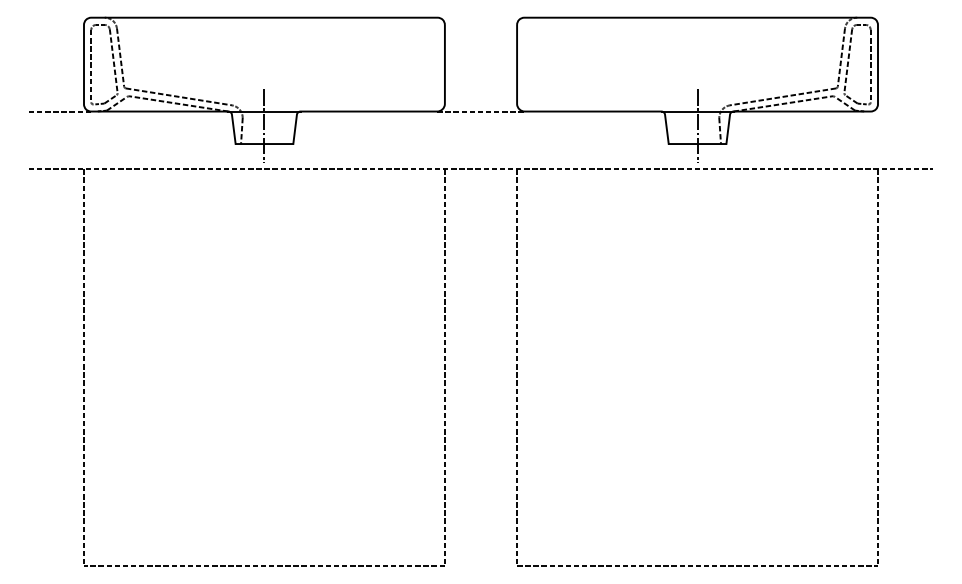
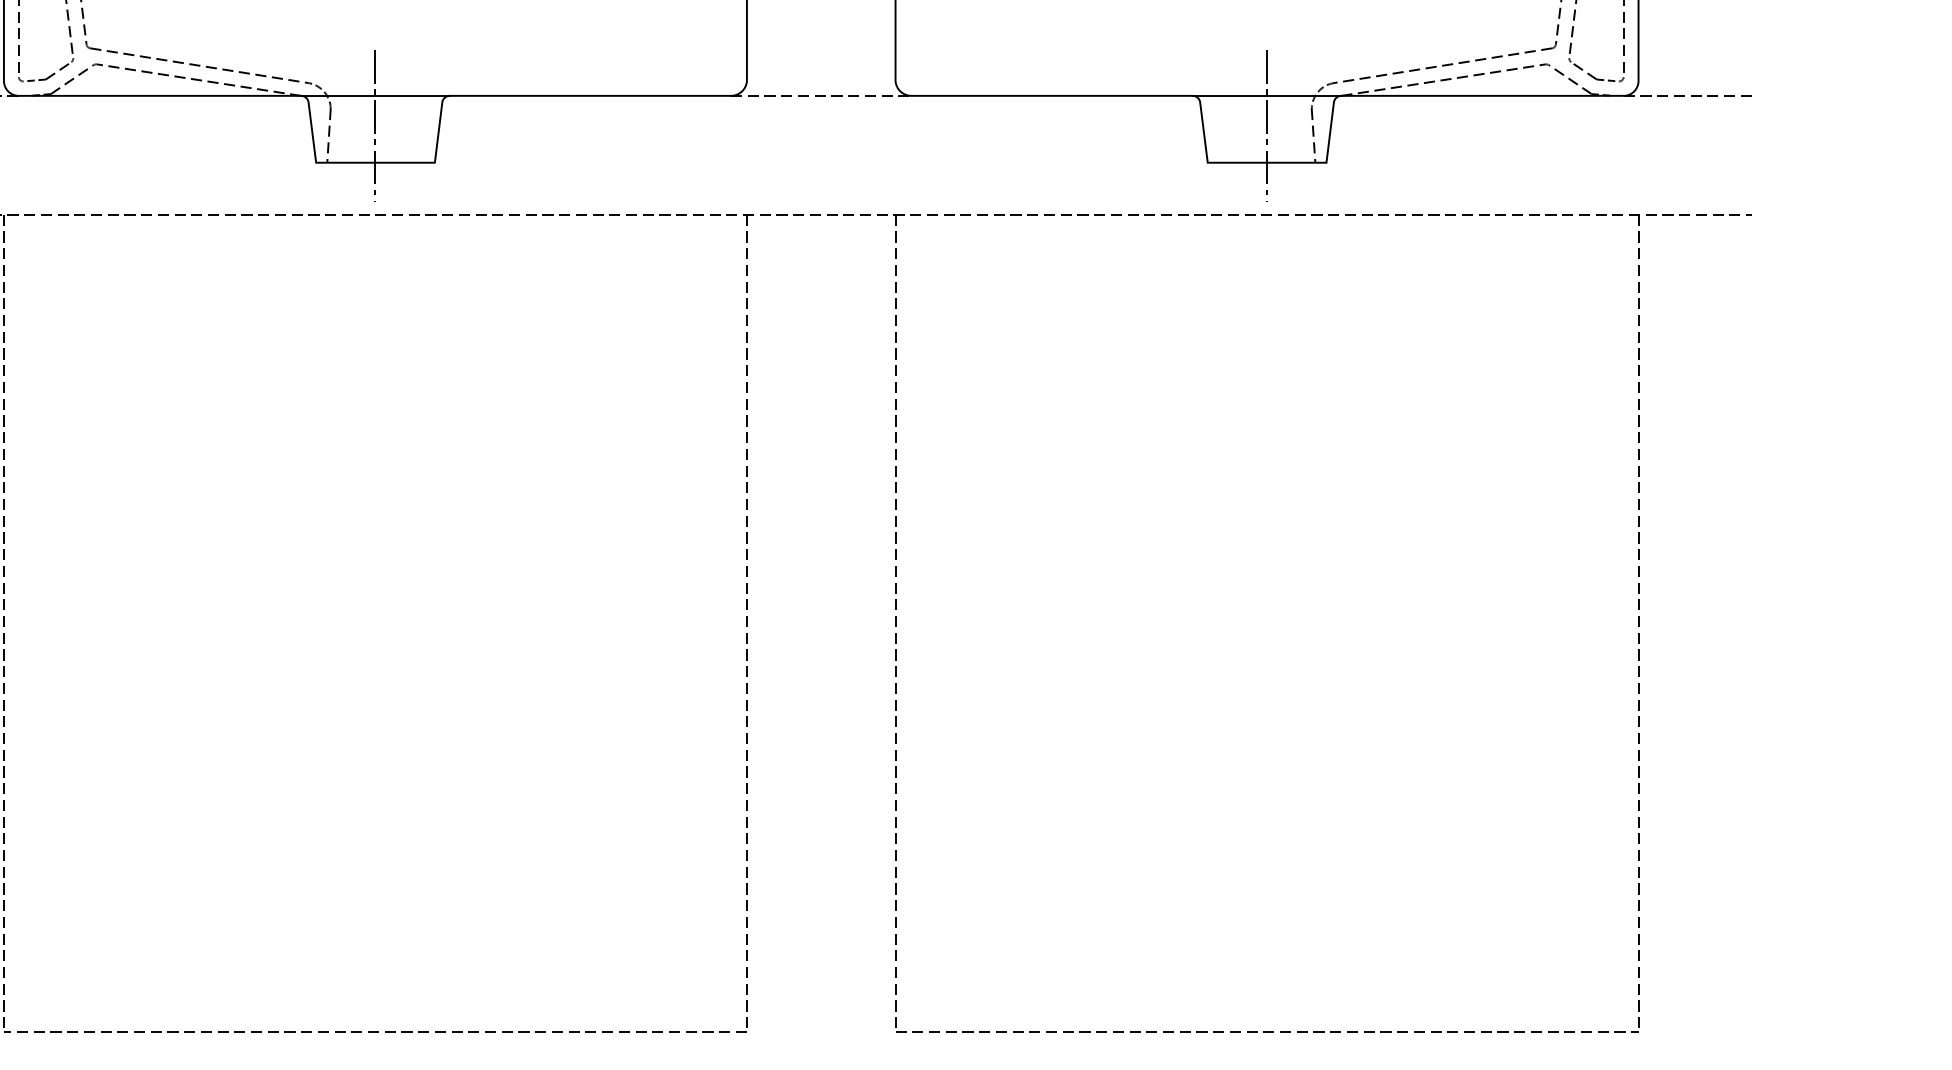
line: (901, 111) -> (1686, 95), added

